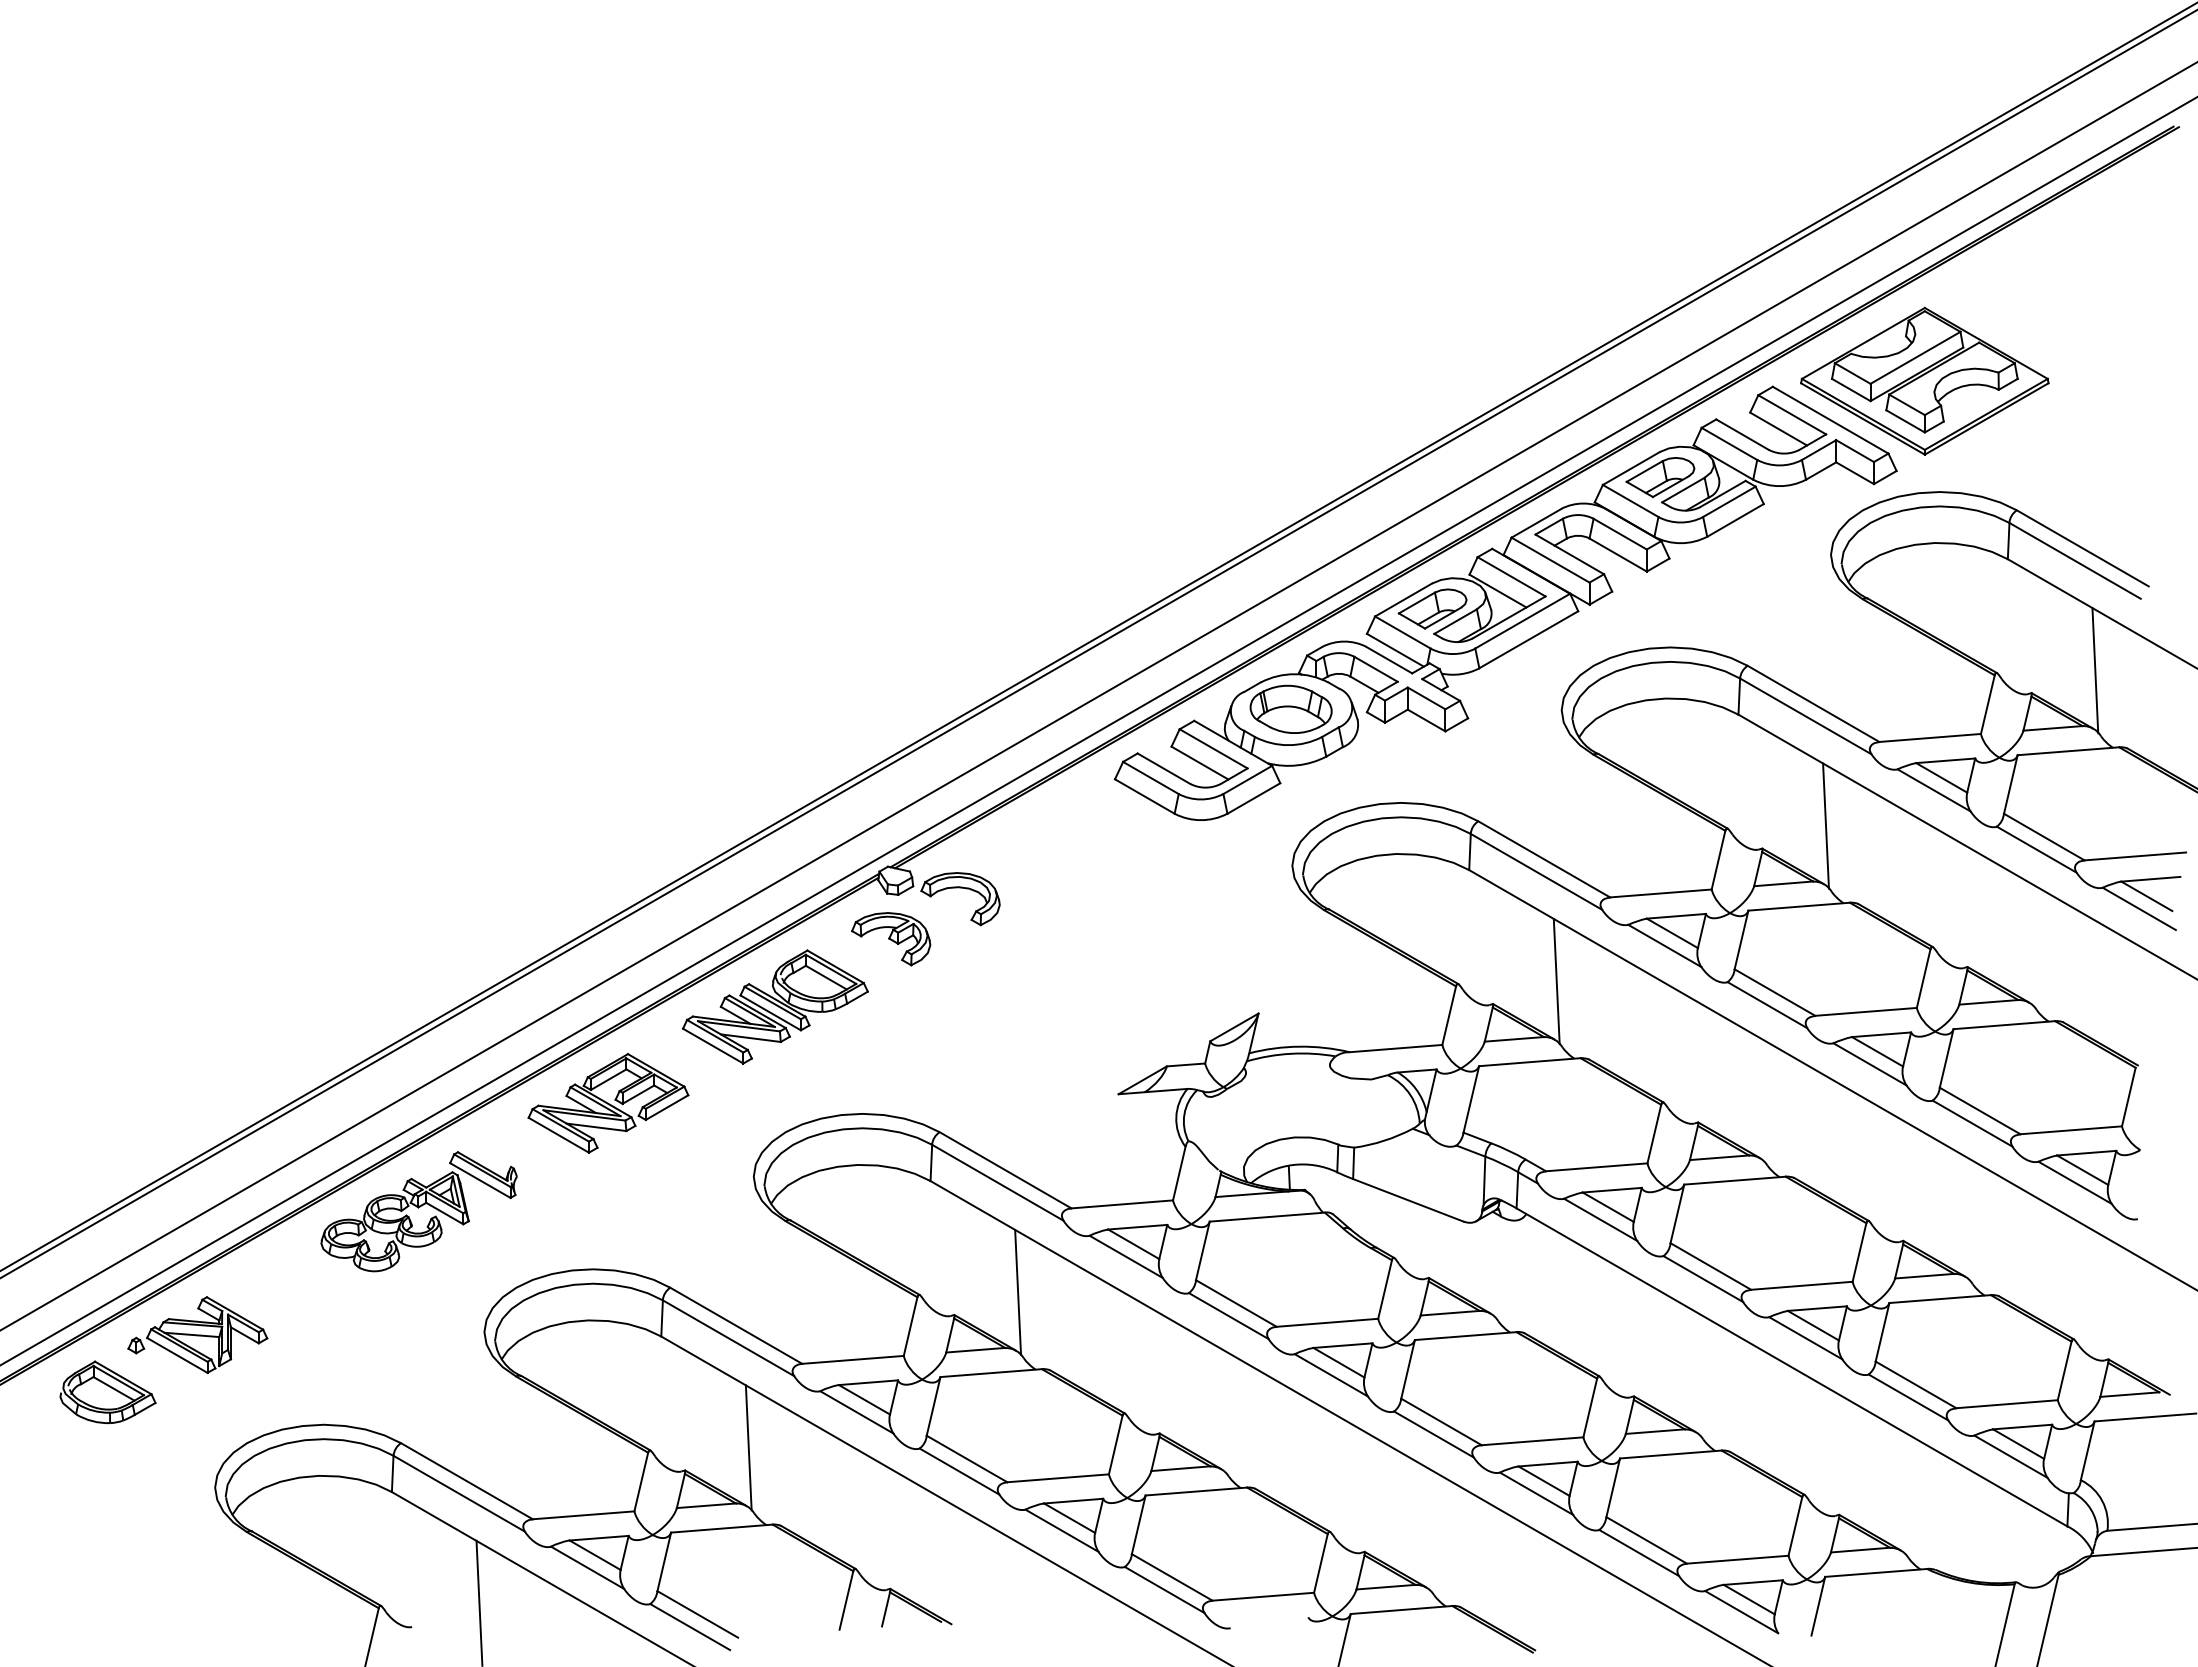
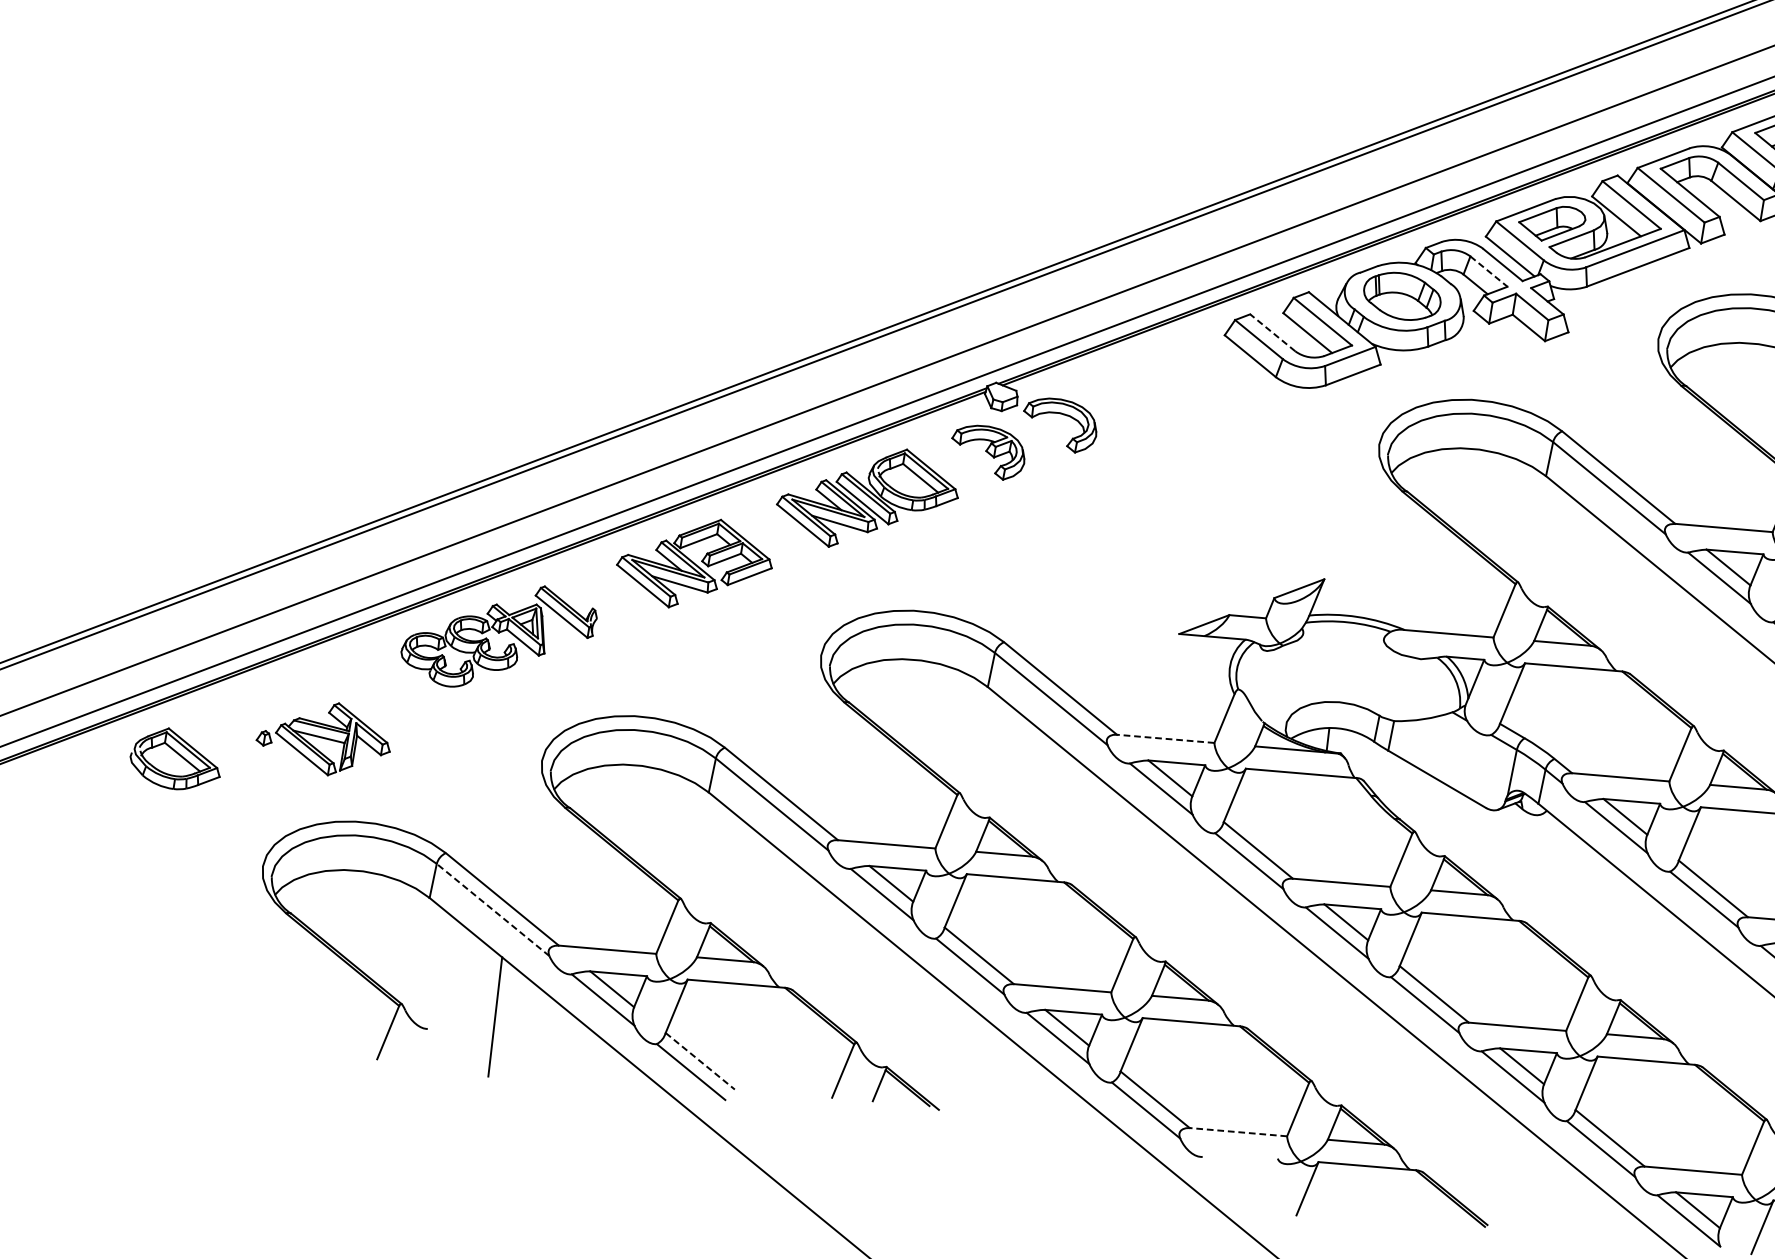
line: (1376, 669) -> (1489, 271), solid -> dashed
line: (1163, 768) -> (1272, 332), solid -> dashed
line: (1556, 981) -> (1611, 595), removed
line: (1122, 1204) -> (1165, 738), solid -> dashed
line: (1018, 1291) -> (1053, 805), removed
part: (197, 1334) -> (324, 737), moved
line: (748, 1447) -> (774, 911), removed
line: (459, 1493) -> (493, 909), solid -> dashed
line: (1263, 1596) -> (1238, 1131), solid -> dashed
line: (697, 1614) -> (699, 1061), solid -> dashed

